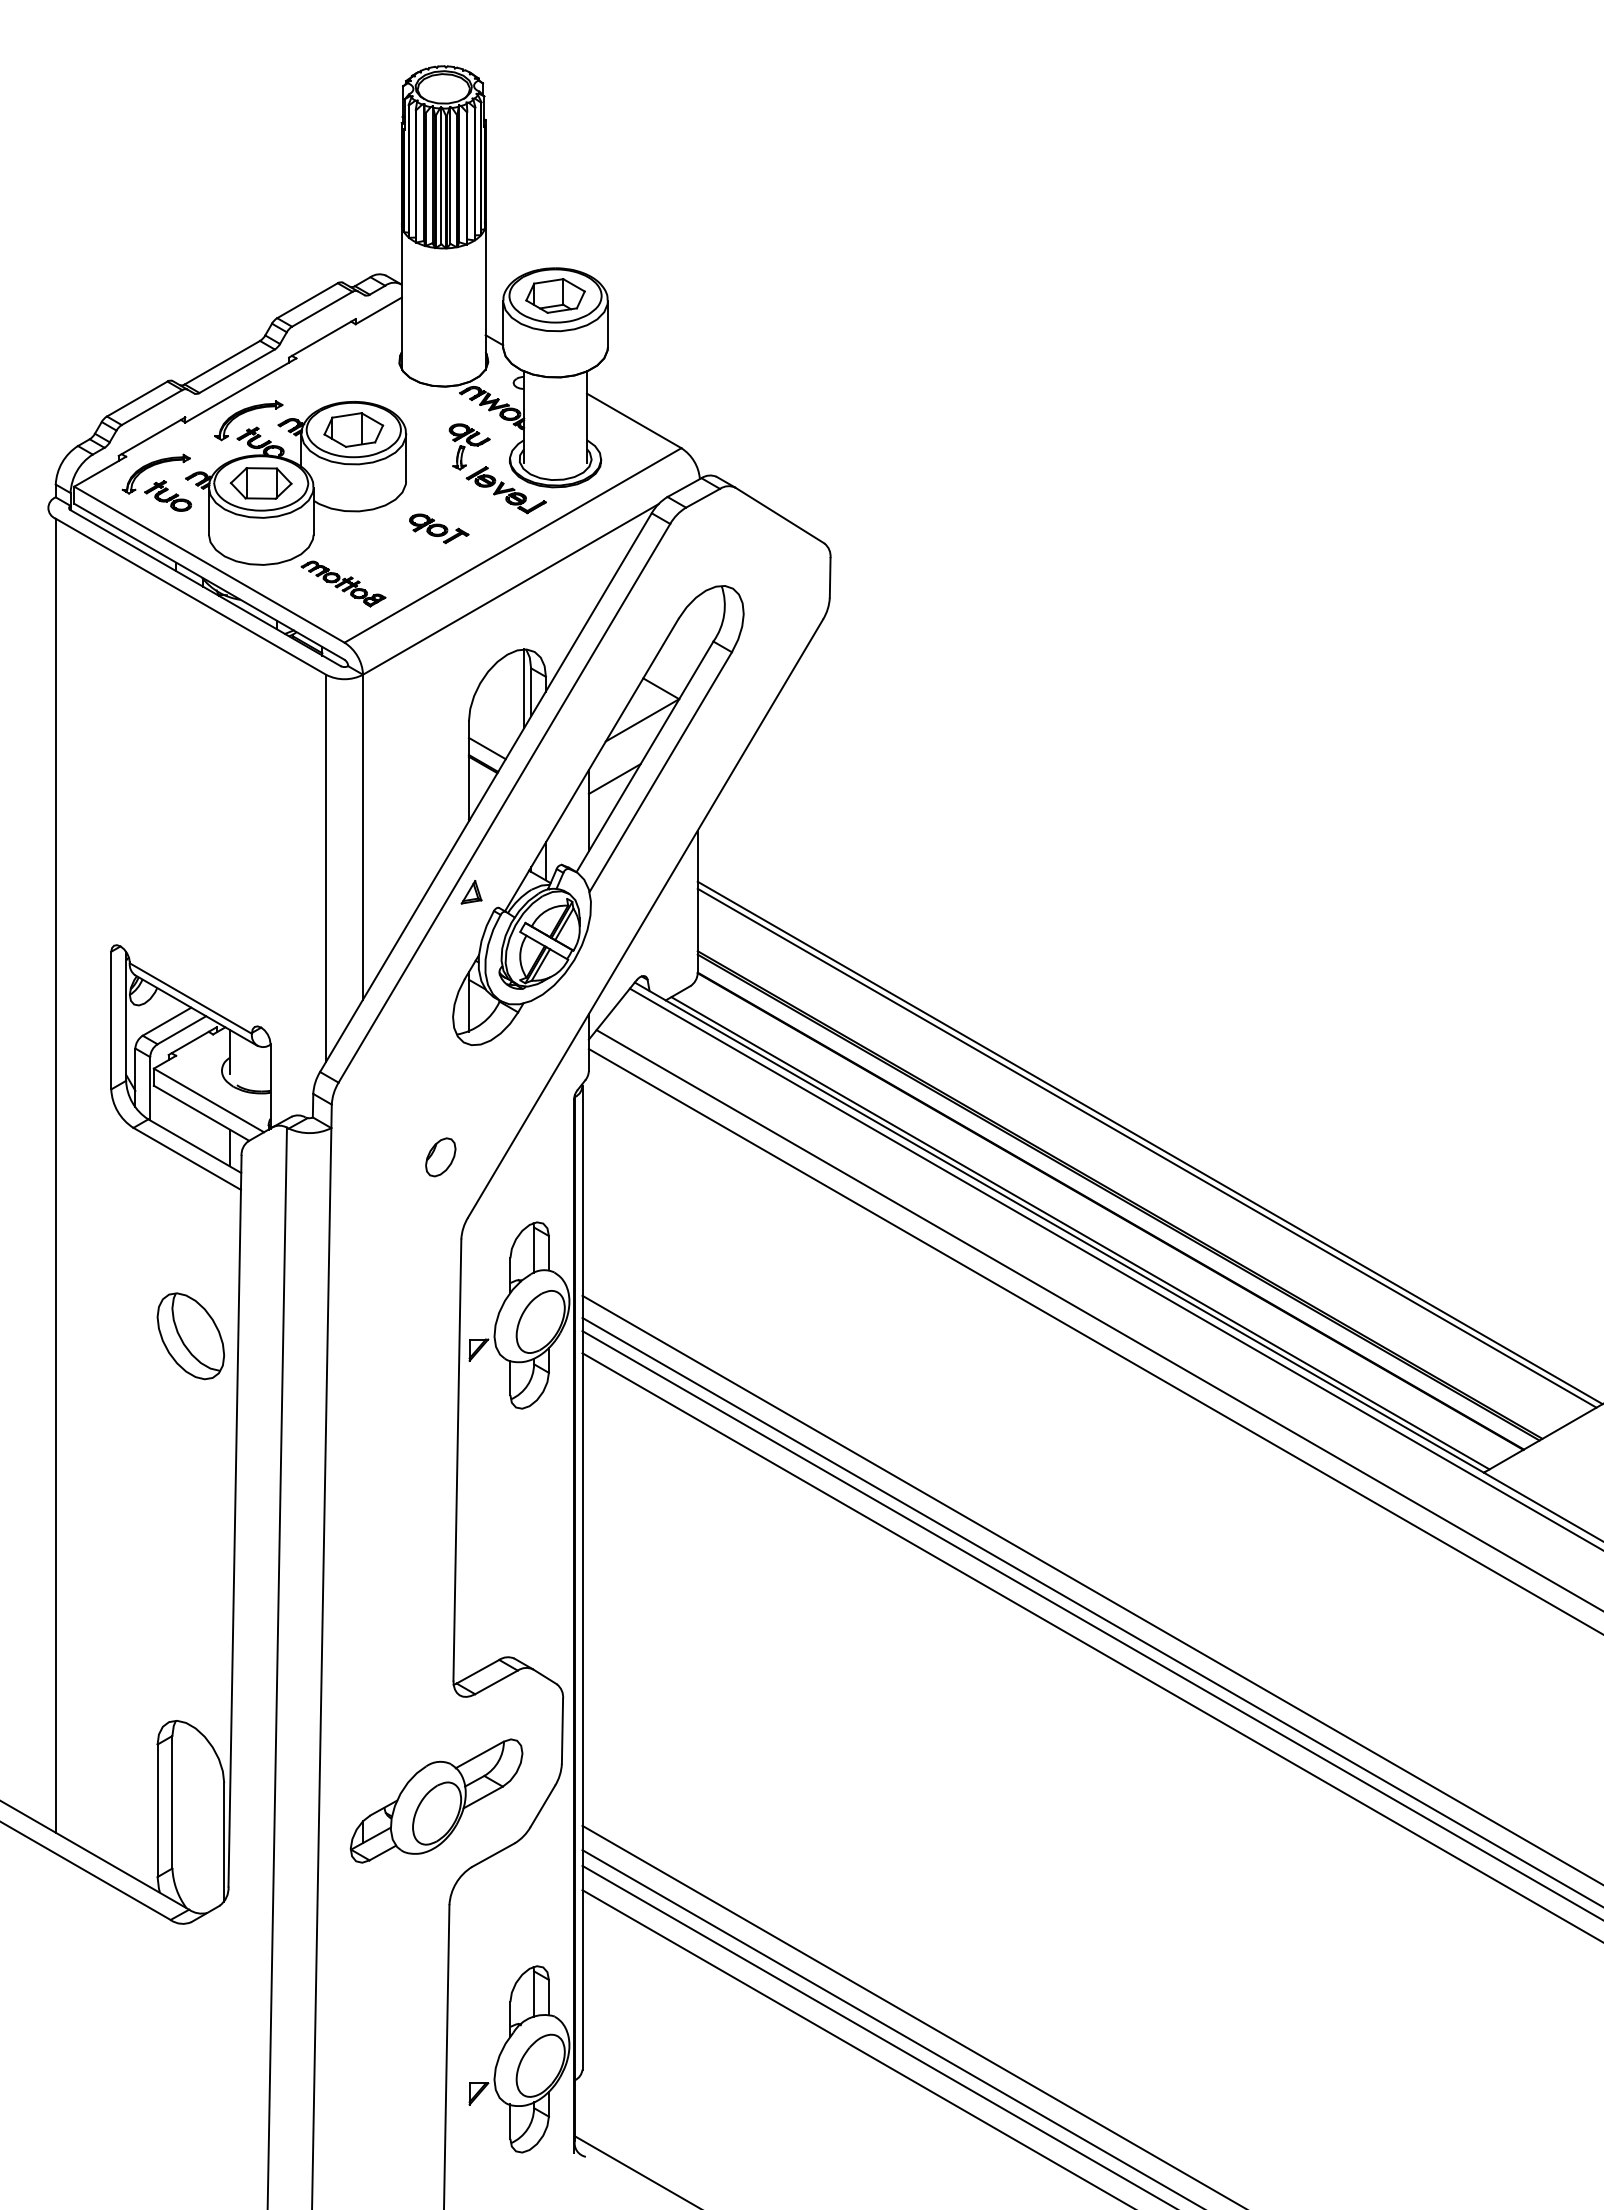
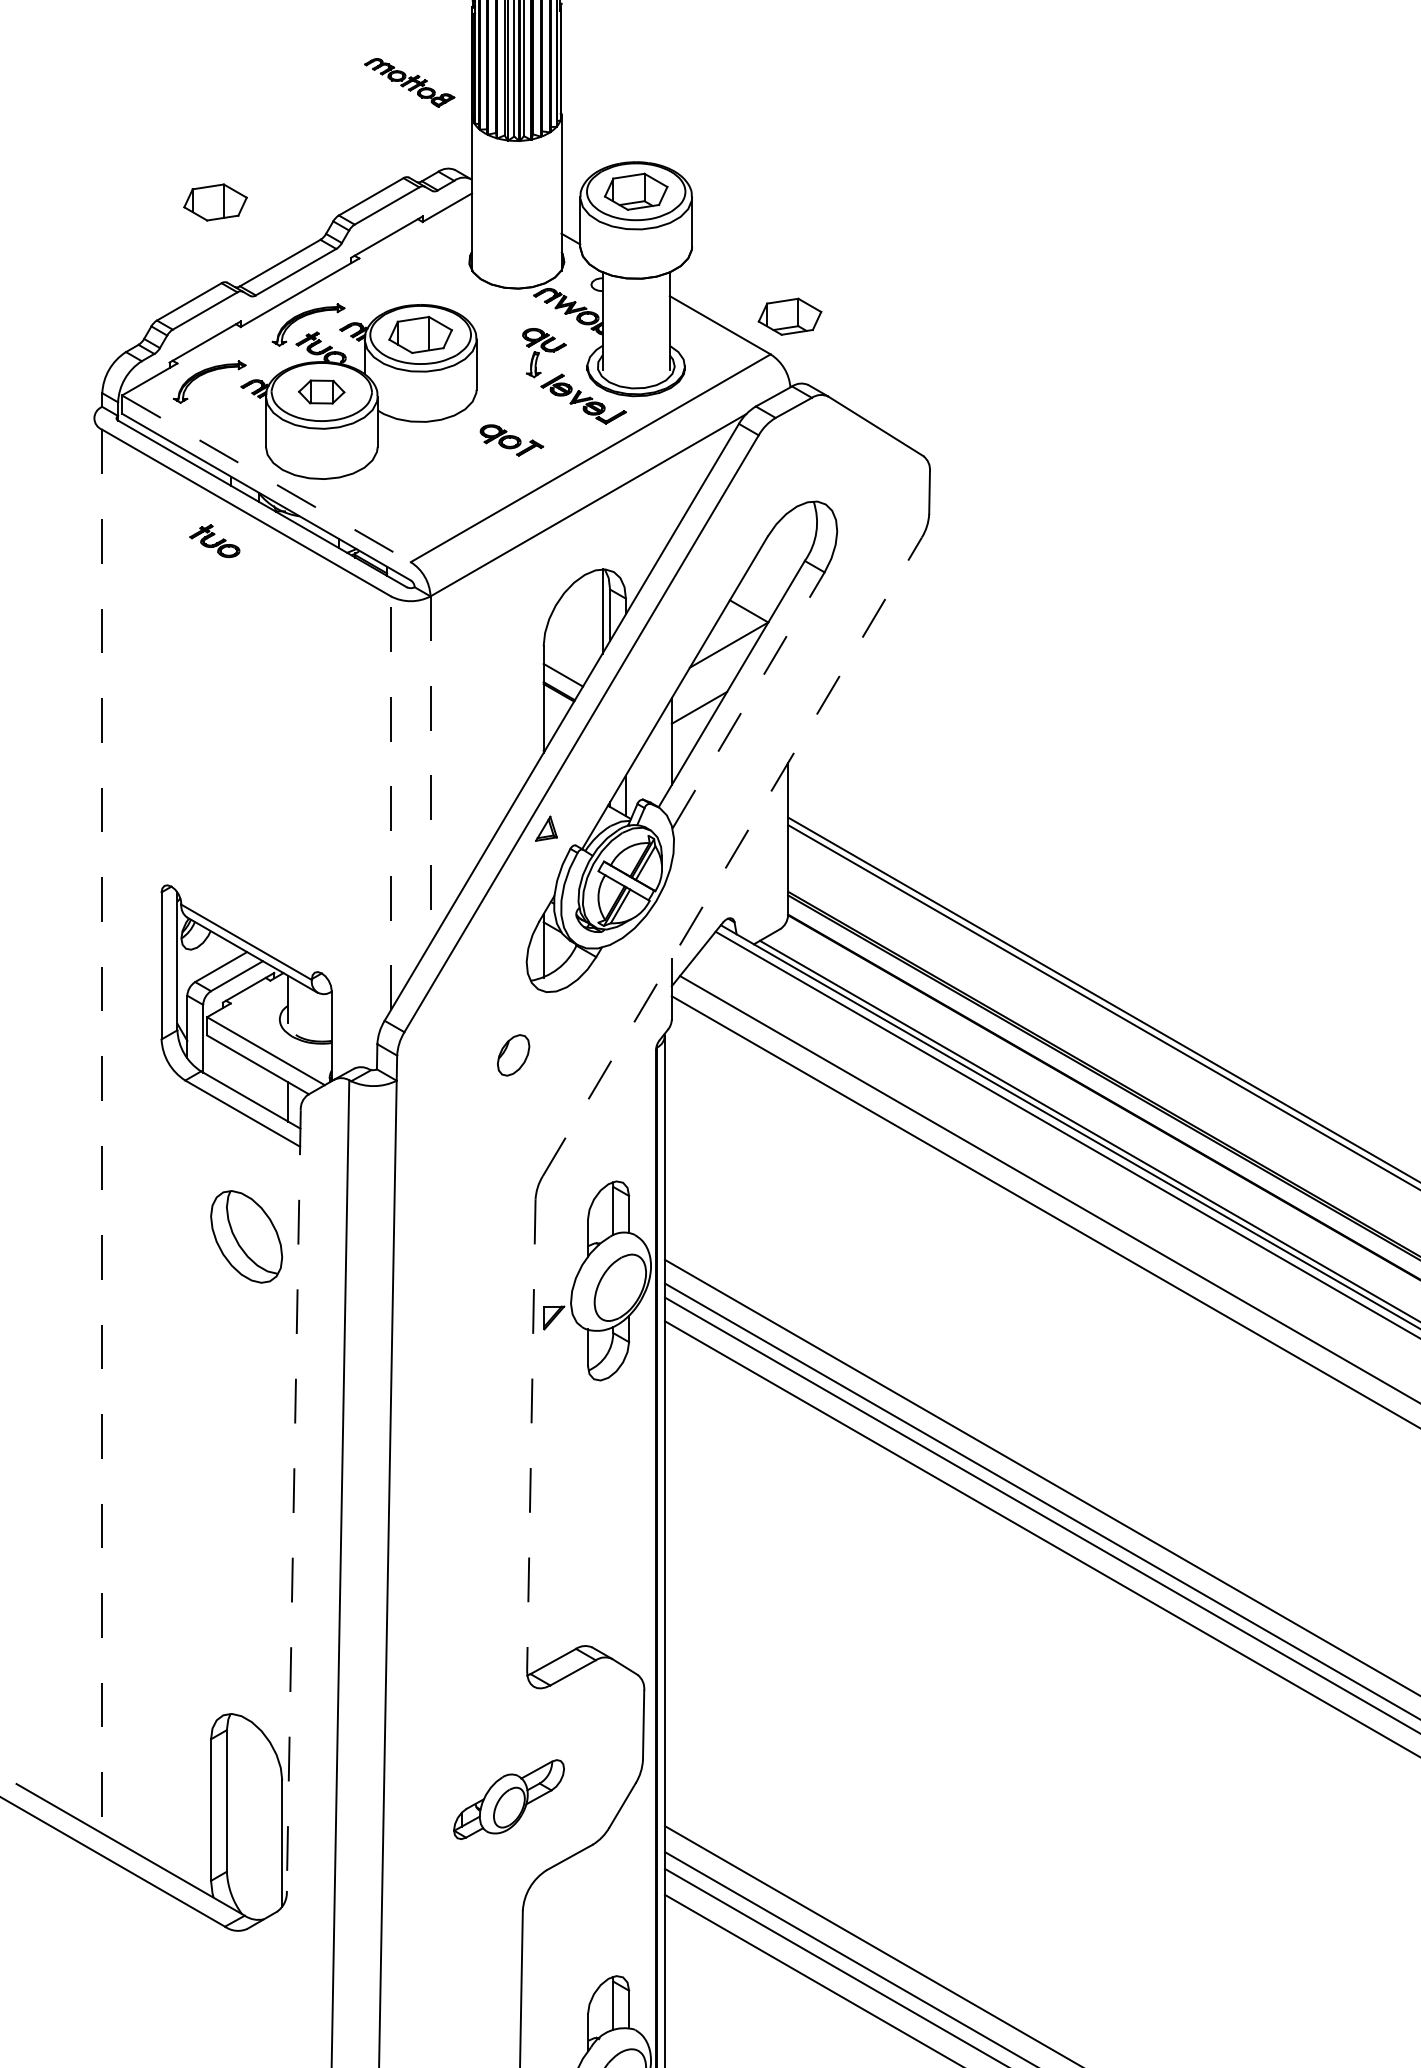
part: (161, 305) -> (215, 201), added
part: (699, 412) -> (789, 316), added
part: (260, 483) -> (320, 392), size x0.7
part: (167, 495) -> (214, 540), moved
line: (209, 564) -> (266, 478), solid -> dashed
part: (343, 583) -> (409, 82), moved
line: (661, 771) -> (749, 699), solid -> dashed
line: (363, 837) -> (431, 770), solid -> dashed
line: (326, 868) -> (391, 803), solid -> dashed
line: (645, 918) -> (732, 856), solid -> dashed
part: (440, 1157) -> (513, 1055), moved
line: (55, 1175) -> (101, 1131), solid -> dashed
part: (190, 1336) -> (246, 1237), moved
line: (457, 1460) -> (531, 1435), solid -> dashed
line: (235, 1521) -> (294, 1500), solid -> dashed
part: (436, 1800) -> (509, 1799), size x0.6

